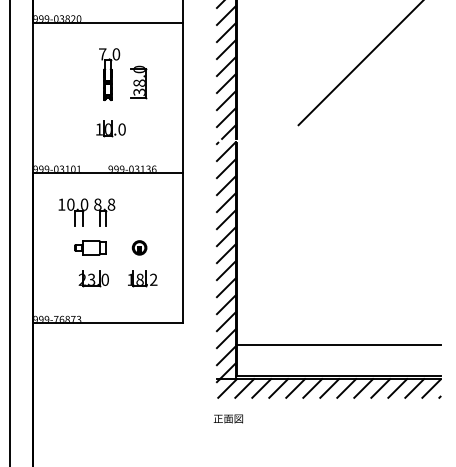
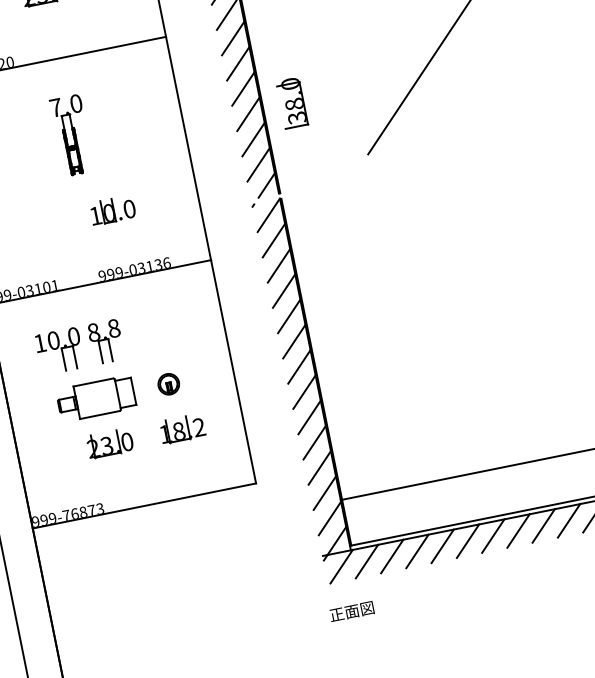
part: (138, 82) -> (292, 103), moved
part: (110, 128) -> (112, 211), moved
part: (90, 247) -> (95, 398), size x1.6

